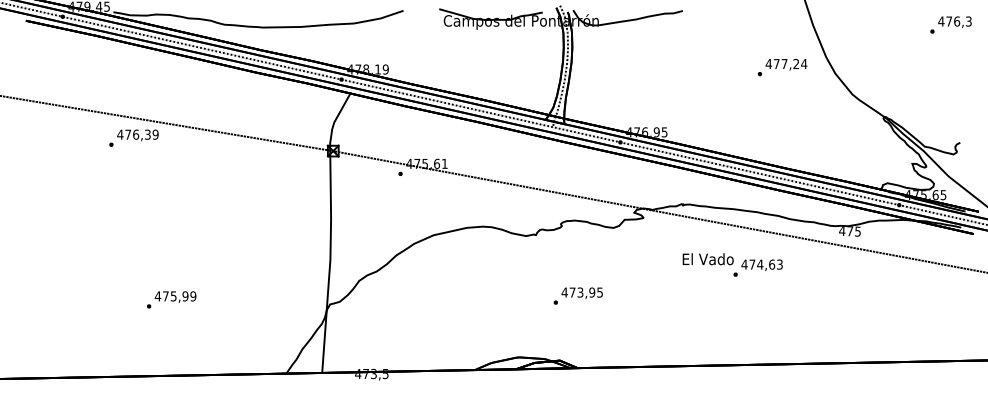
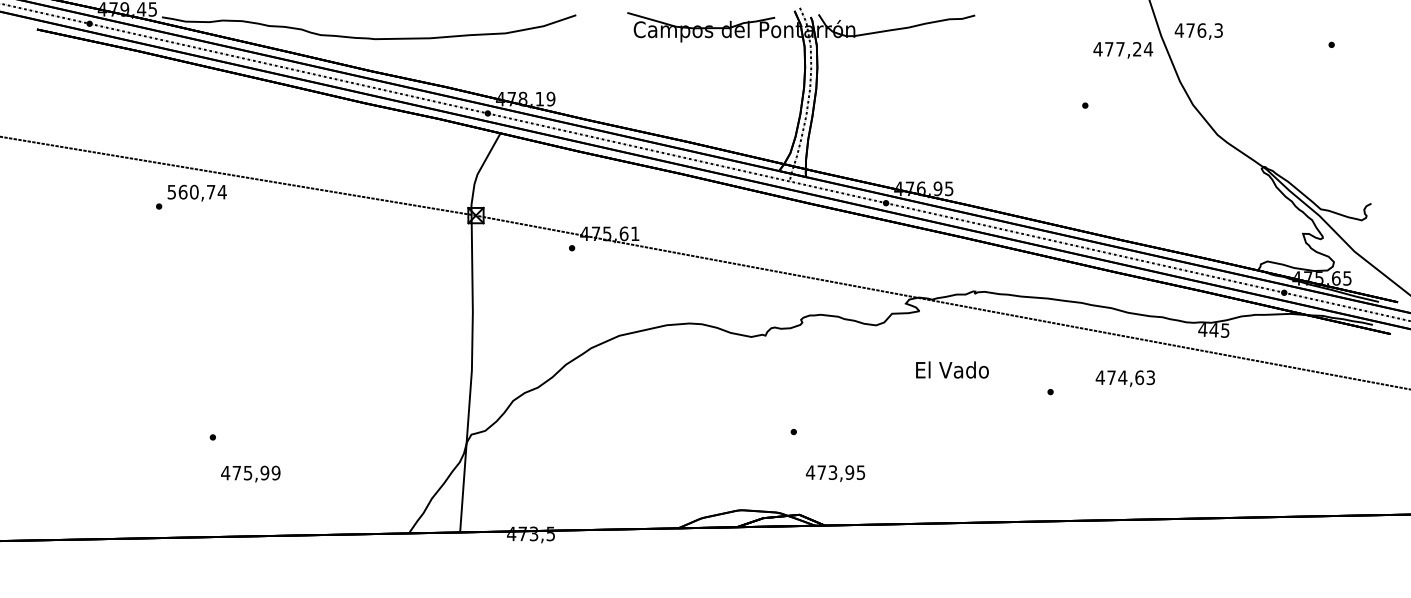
text: (954, 22) -> (1198, 31), moved
text: (786, 64) -> (1123, 50), moved
text: (137, 134) -> (196, 191), 476,39 -> 560,74
text: (849, 231) -> (1213, 330), 475 -> 445
text: (708, 258) -> (952, 369), moved
text: (761, 265) -> (1124, 378), moved
text: (582, 293) -> (835, 473), moved
text: (175, 296) -> (250, 473), moved

